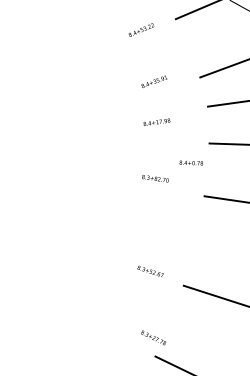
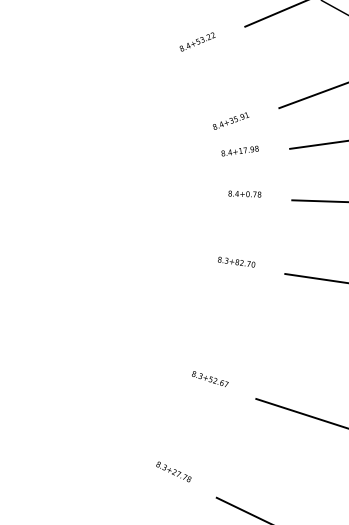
text: (154, 81) -> (231, 120), moved
text: (156, 121) -> (239, 150), moved
text: (190, 162) -> (243, 193), moved
text: (155, 178) -> (236, 261), moved
text: (153, 337) -> (173, 471), moved

